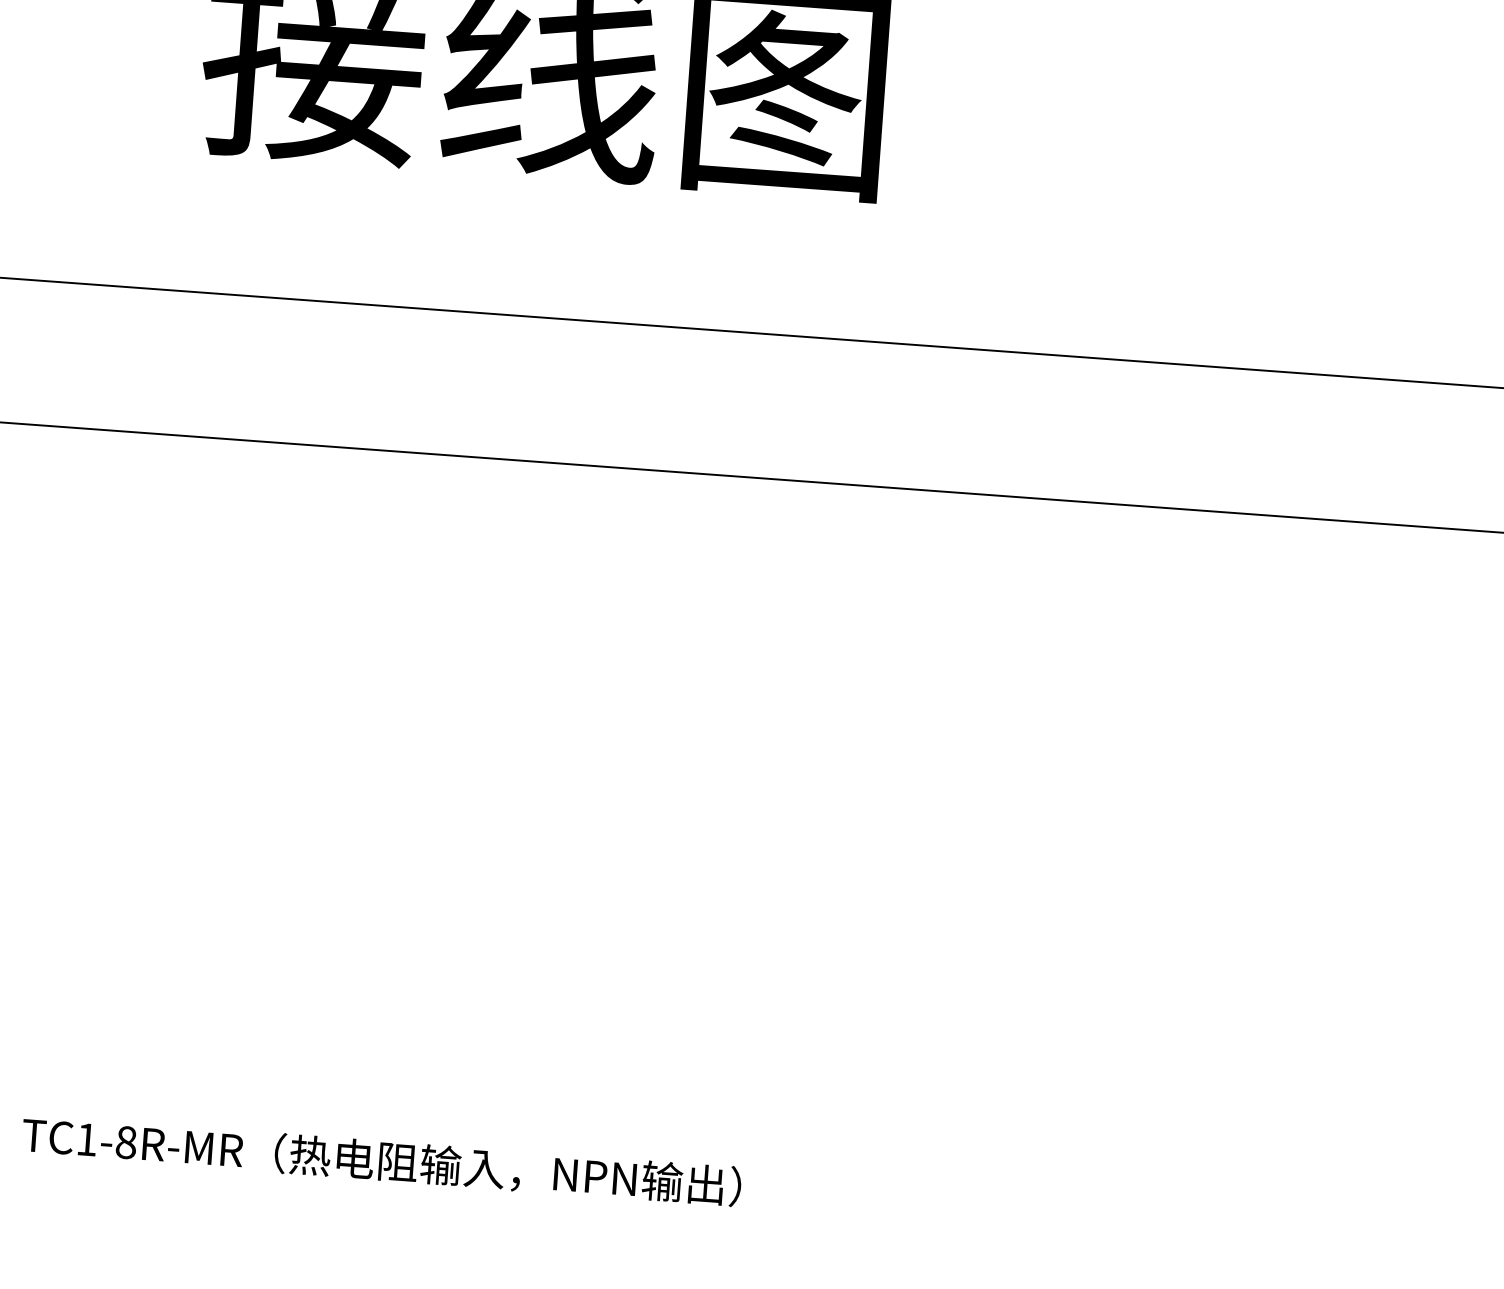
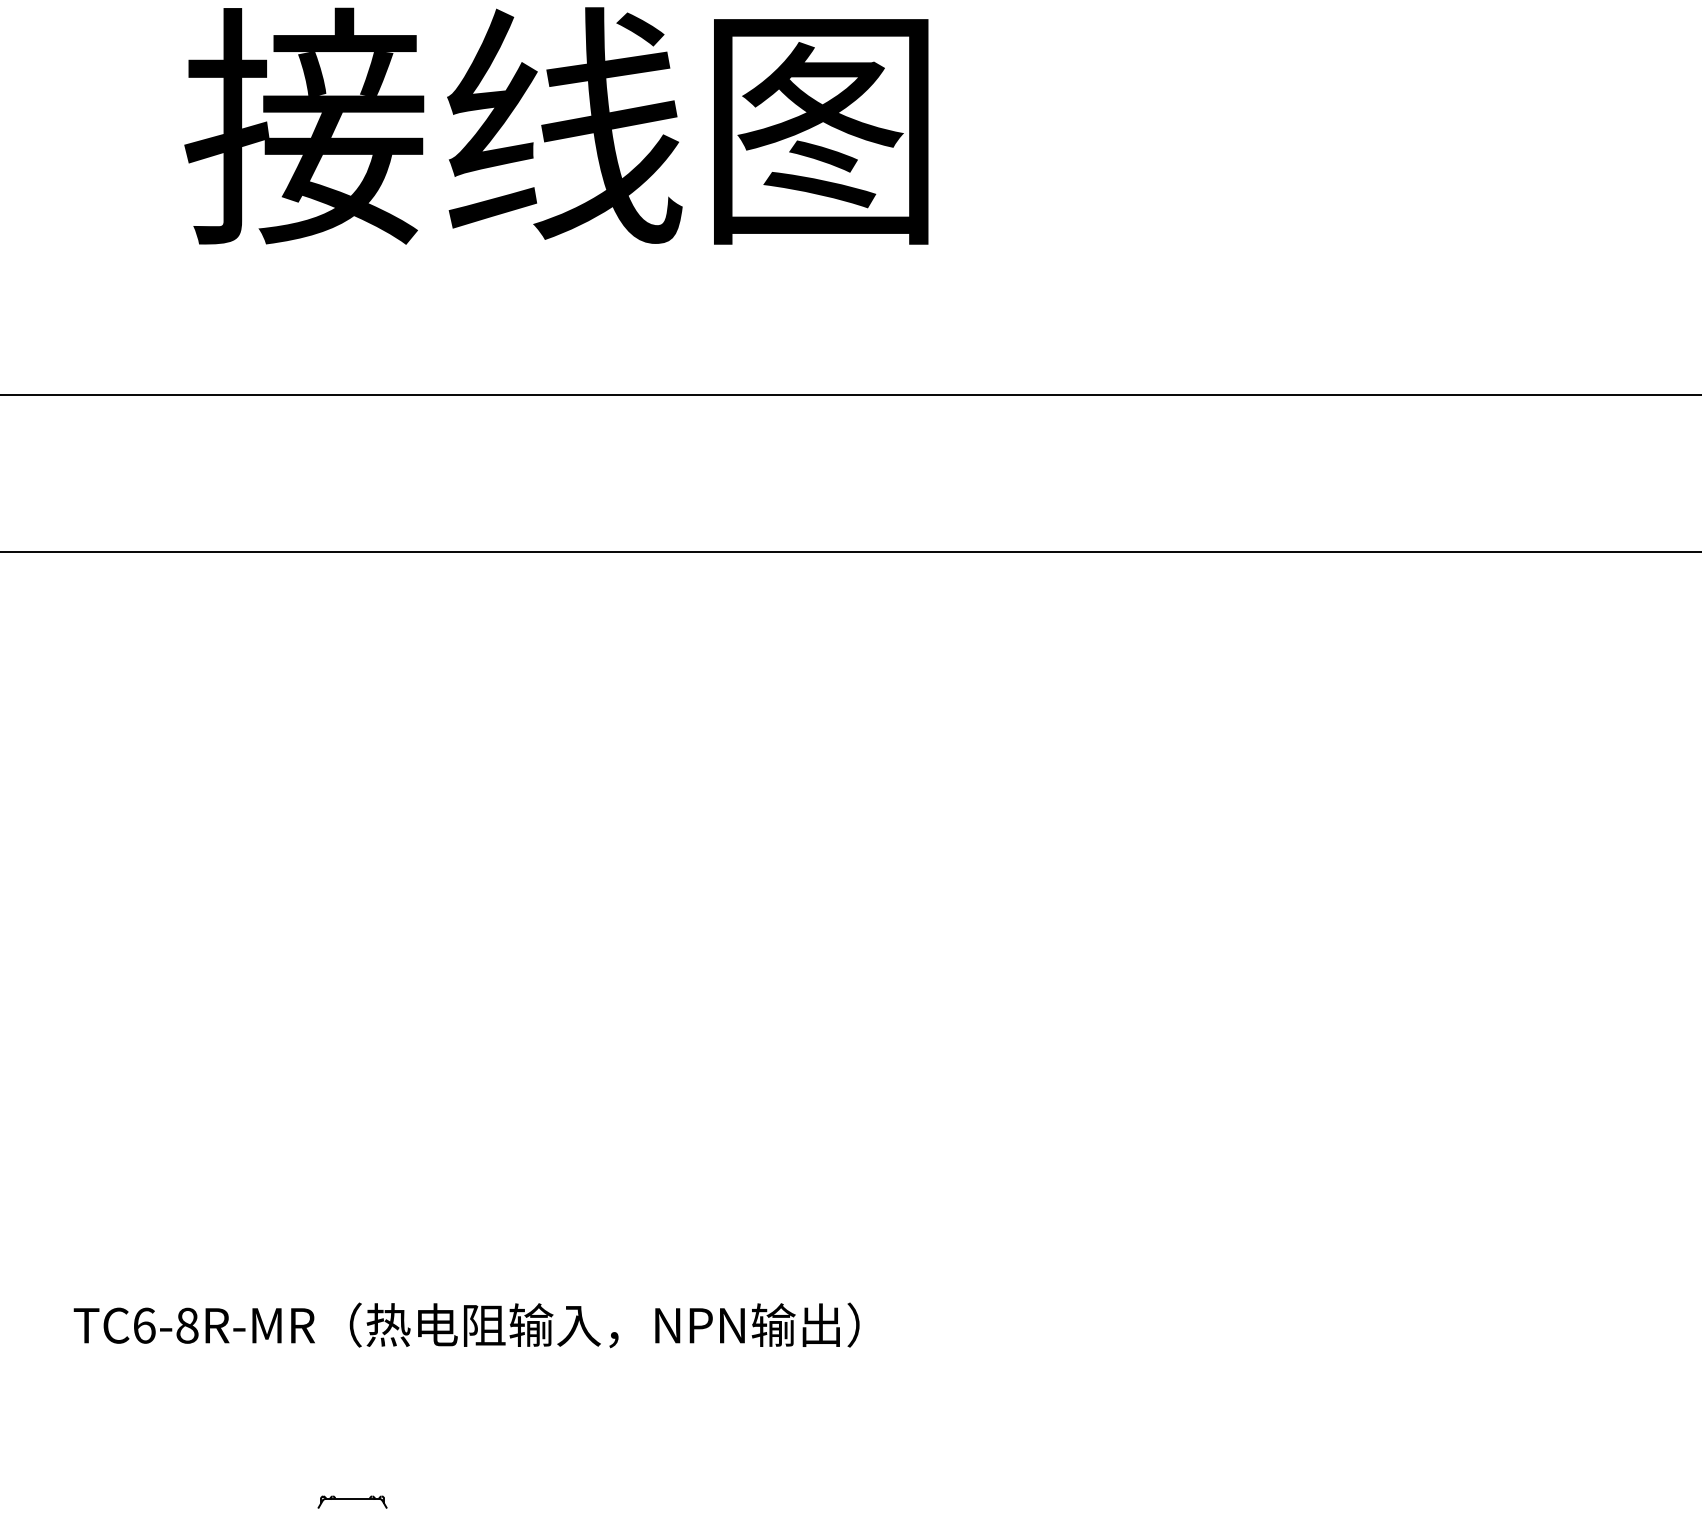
text: (87, 1139) -> (144, 1325), TC1-8R-MR -> TC6-8R-MR

